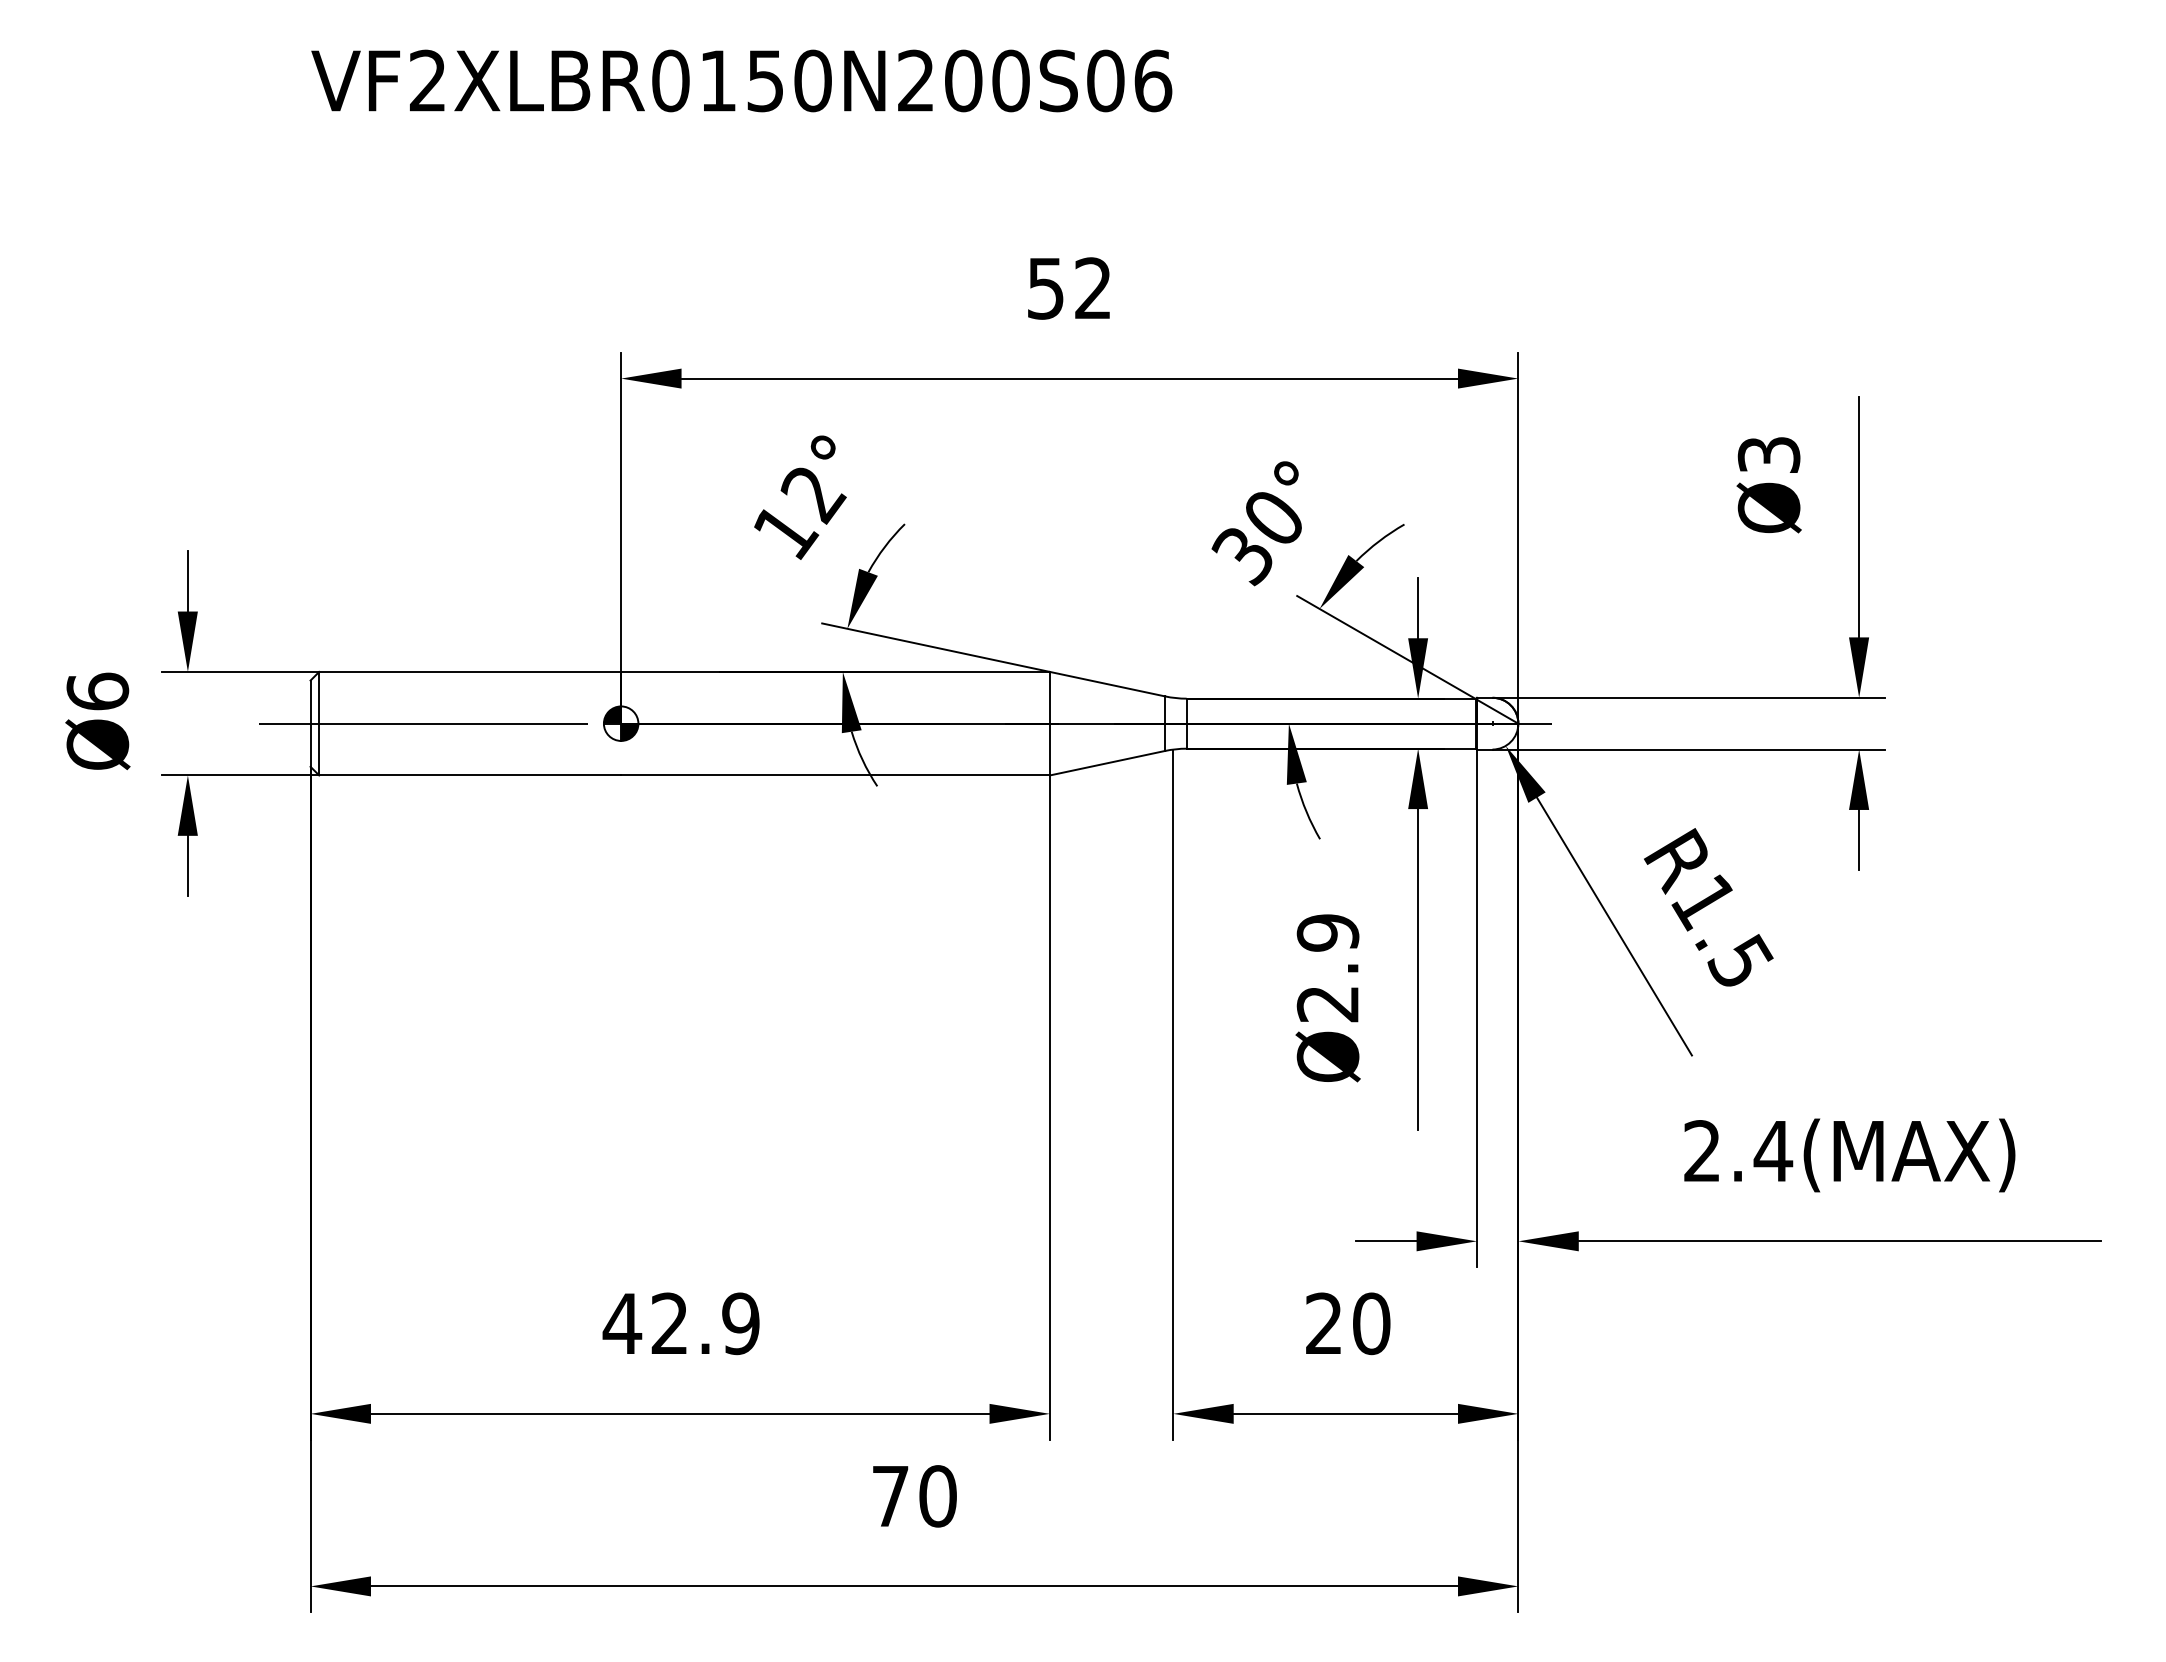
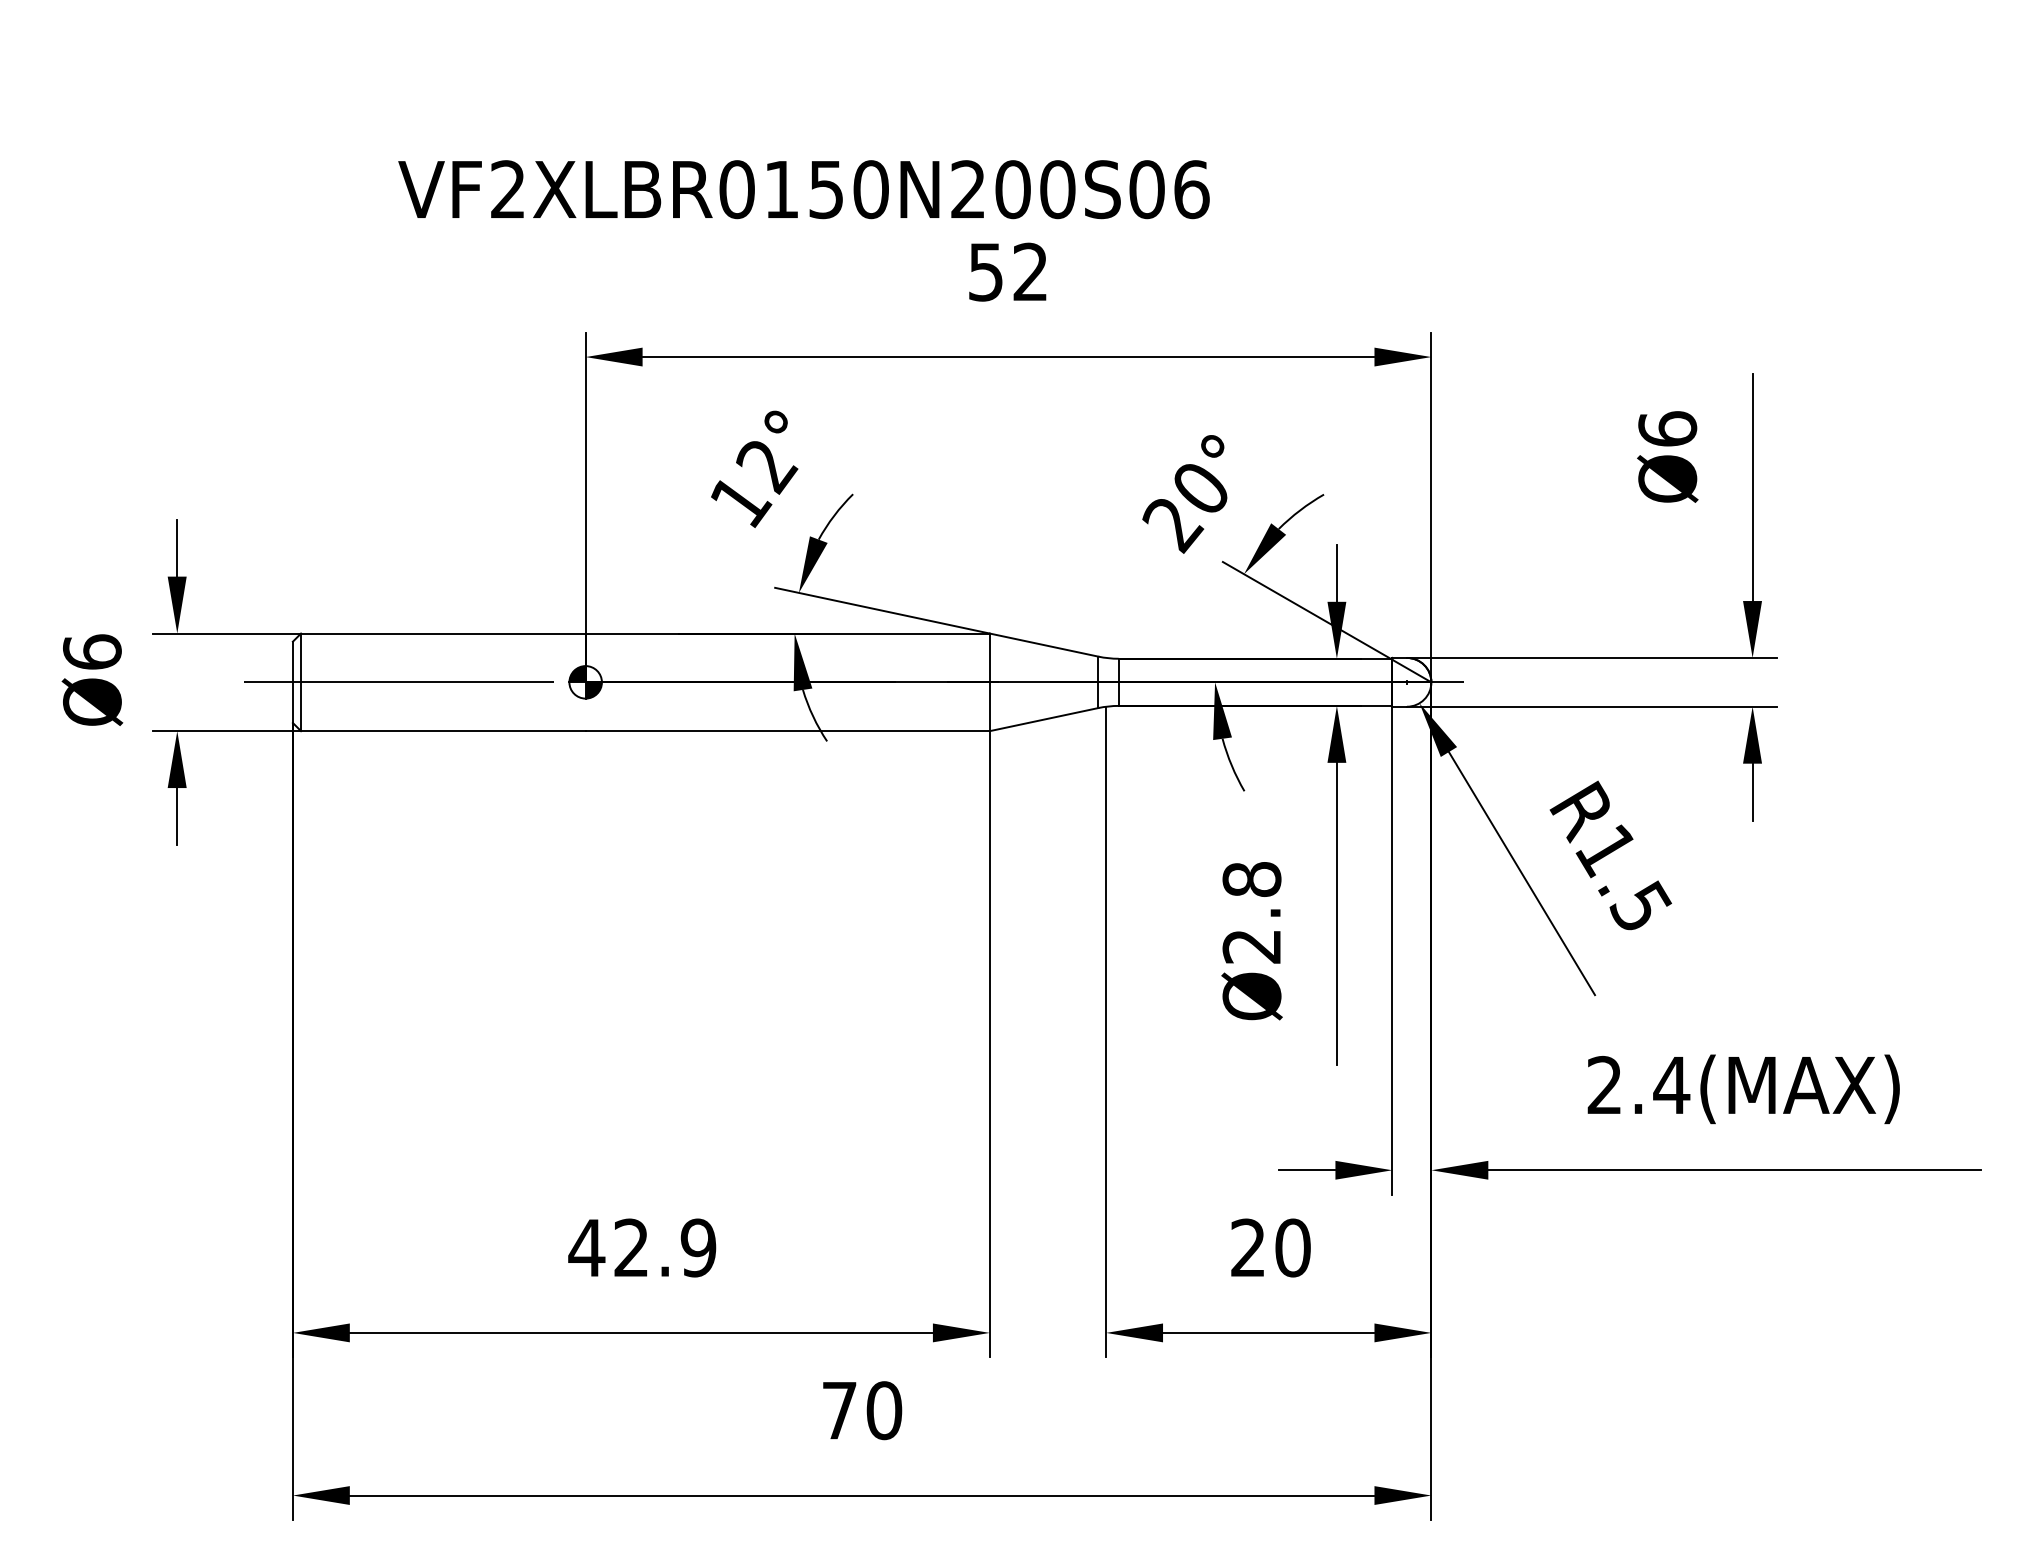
text: (741, 80) -> (803, 189), moved
text: (1768, 454) -> (1667, 428), Ø3 -> Ø6
text: (1244, 557) -> (1173, 525), 30° -> 20°
text: (1327, 932) -> (1251, 879), Ø2.9 -> Ø2.8

